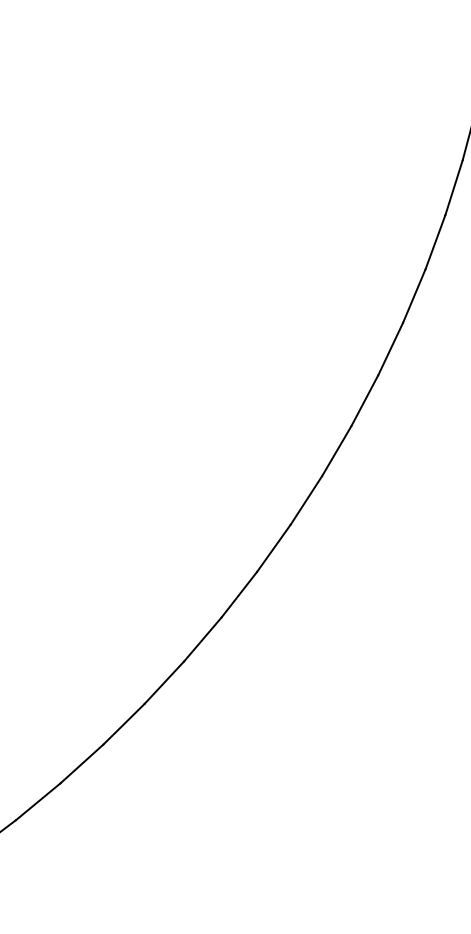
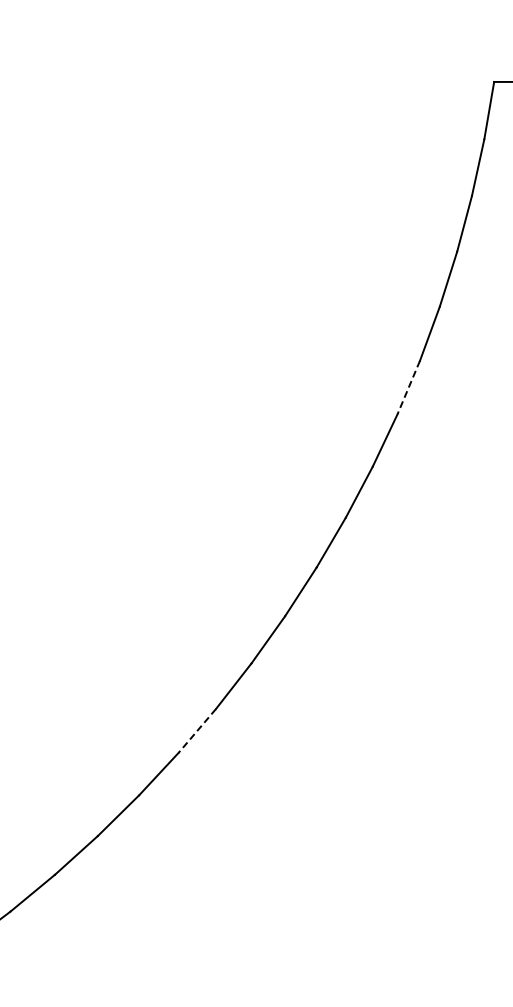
line: (414, 296) -> (408, 387), solid -> dashed
line: (203, 639) -> (197, 730), solid -> dashed

